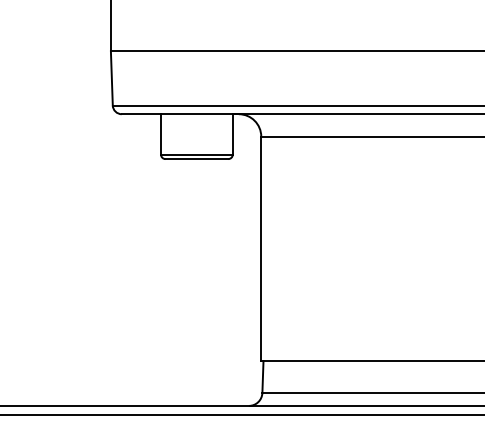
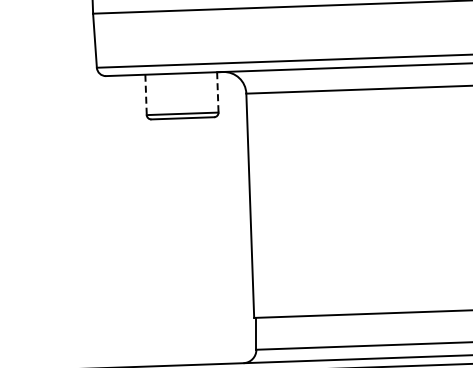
line: (161, 134) -> (146, 94), solid -> dashed
line: (232, 134) -> (217, 92), solid -> dashed

